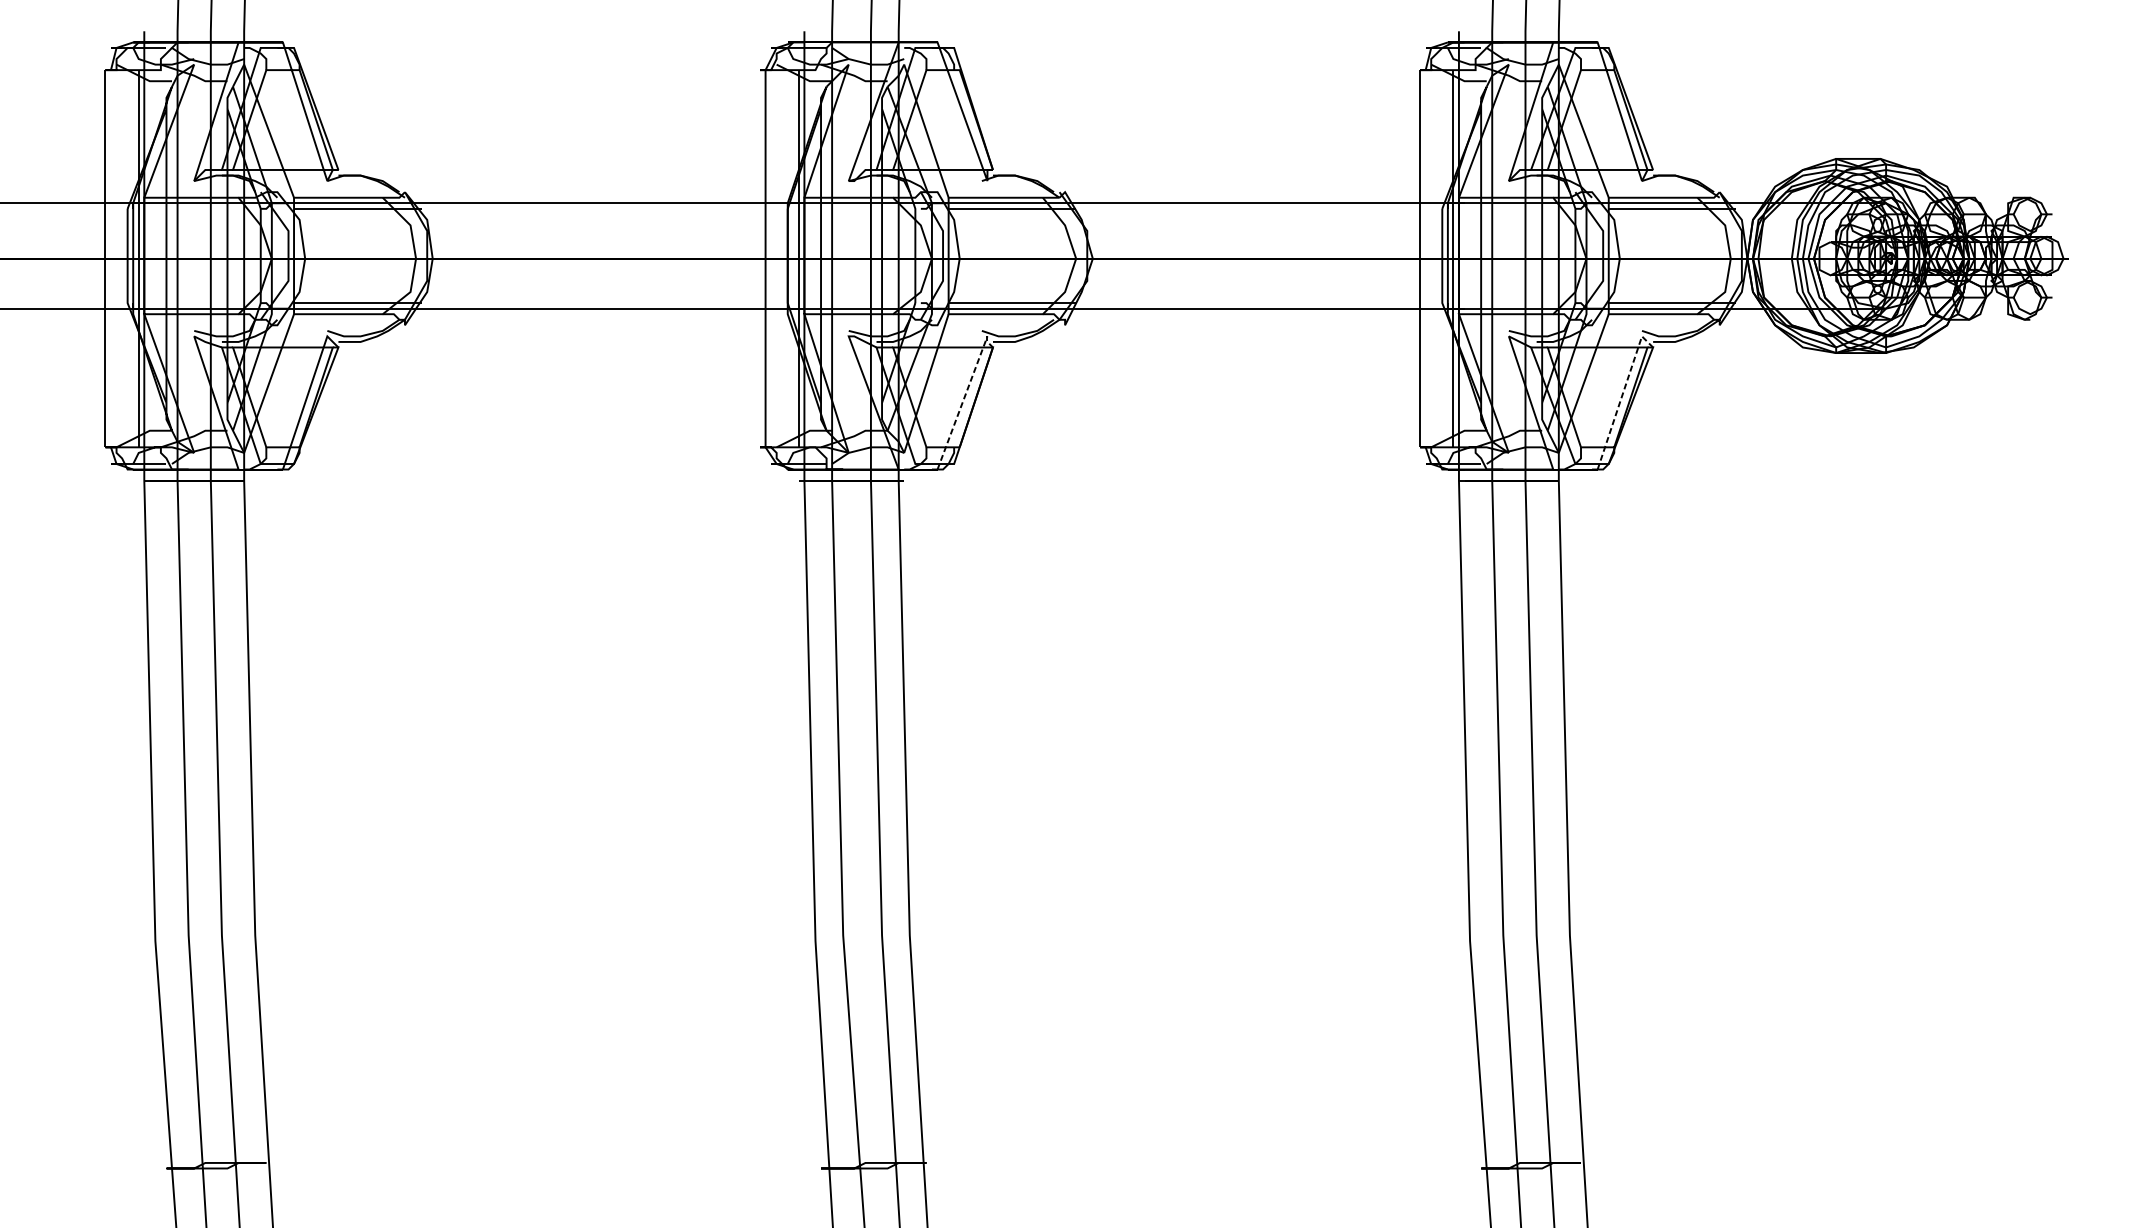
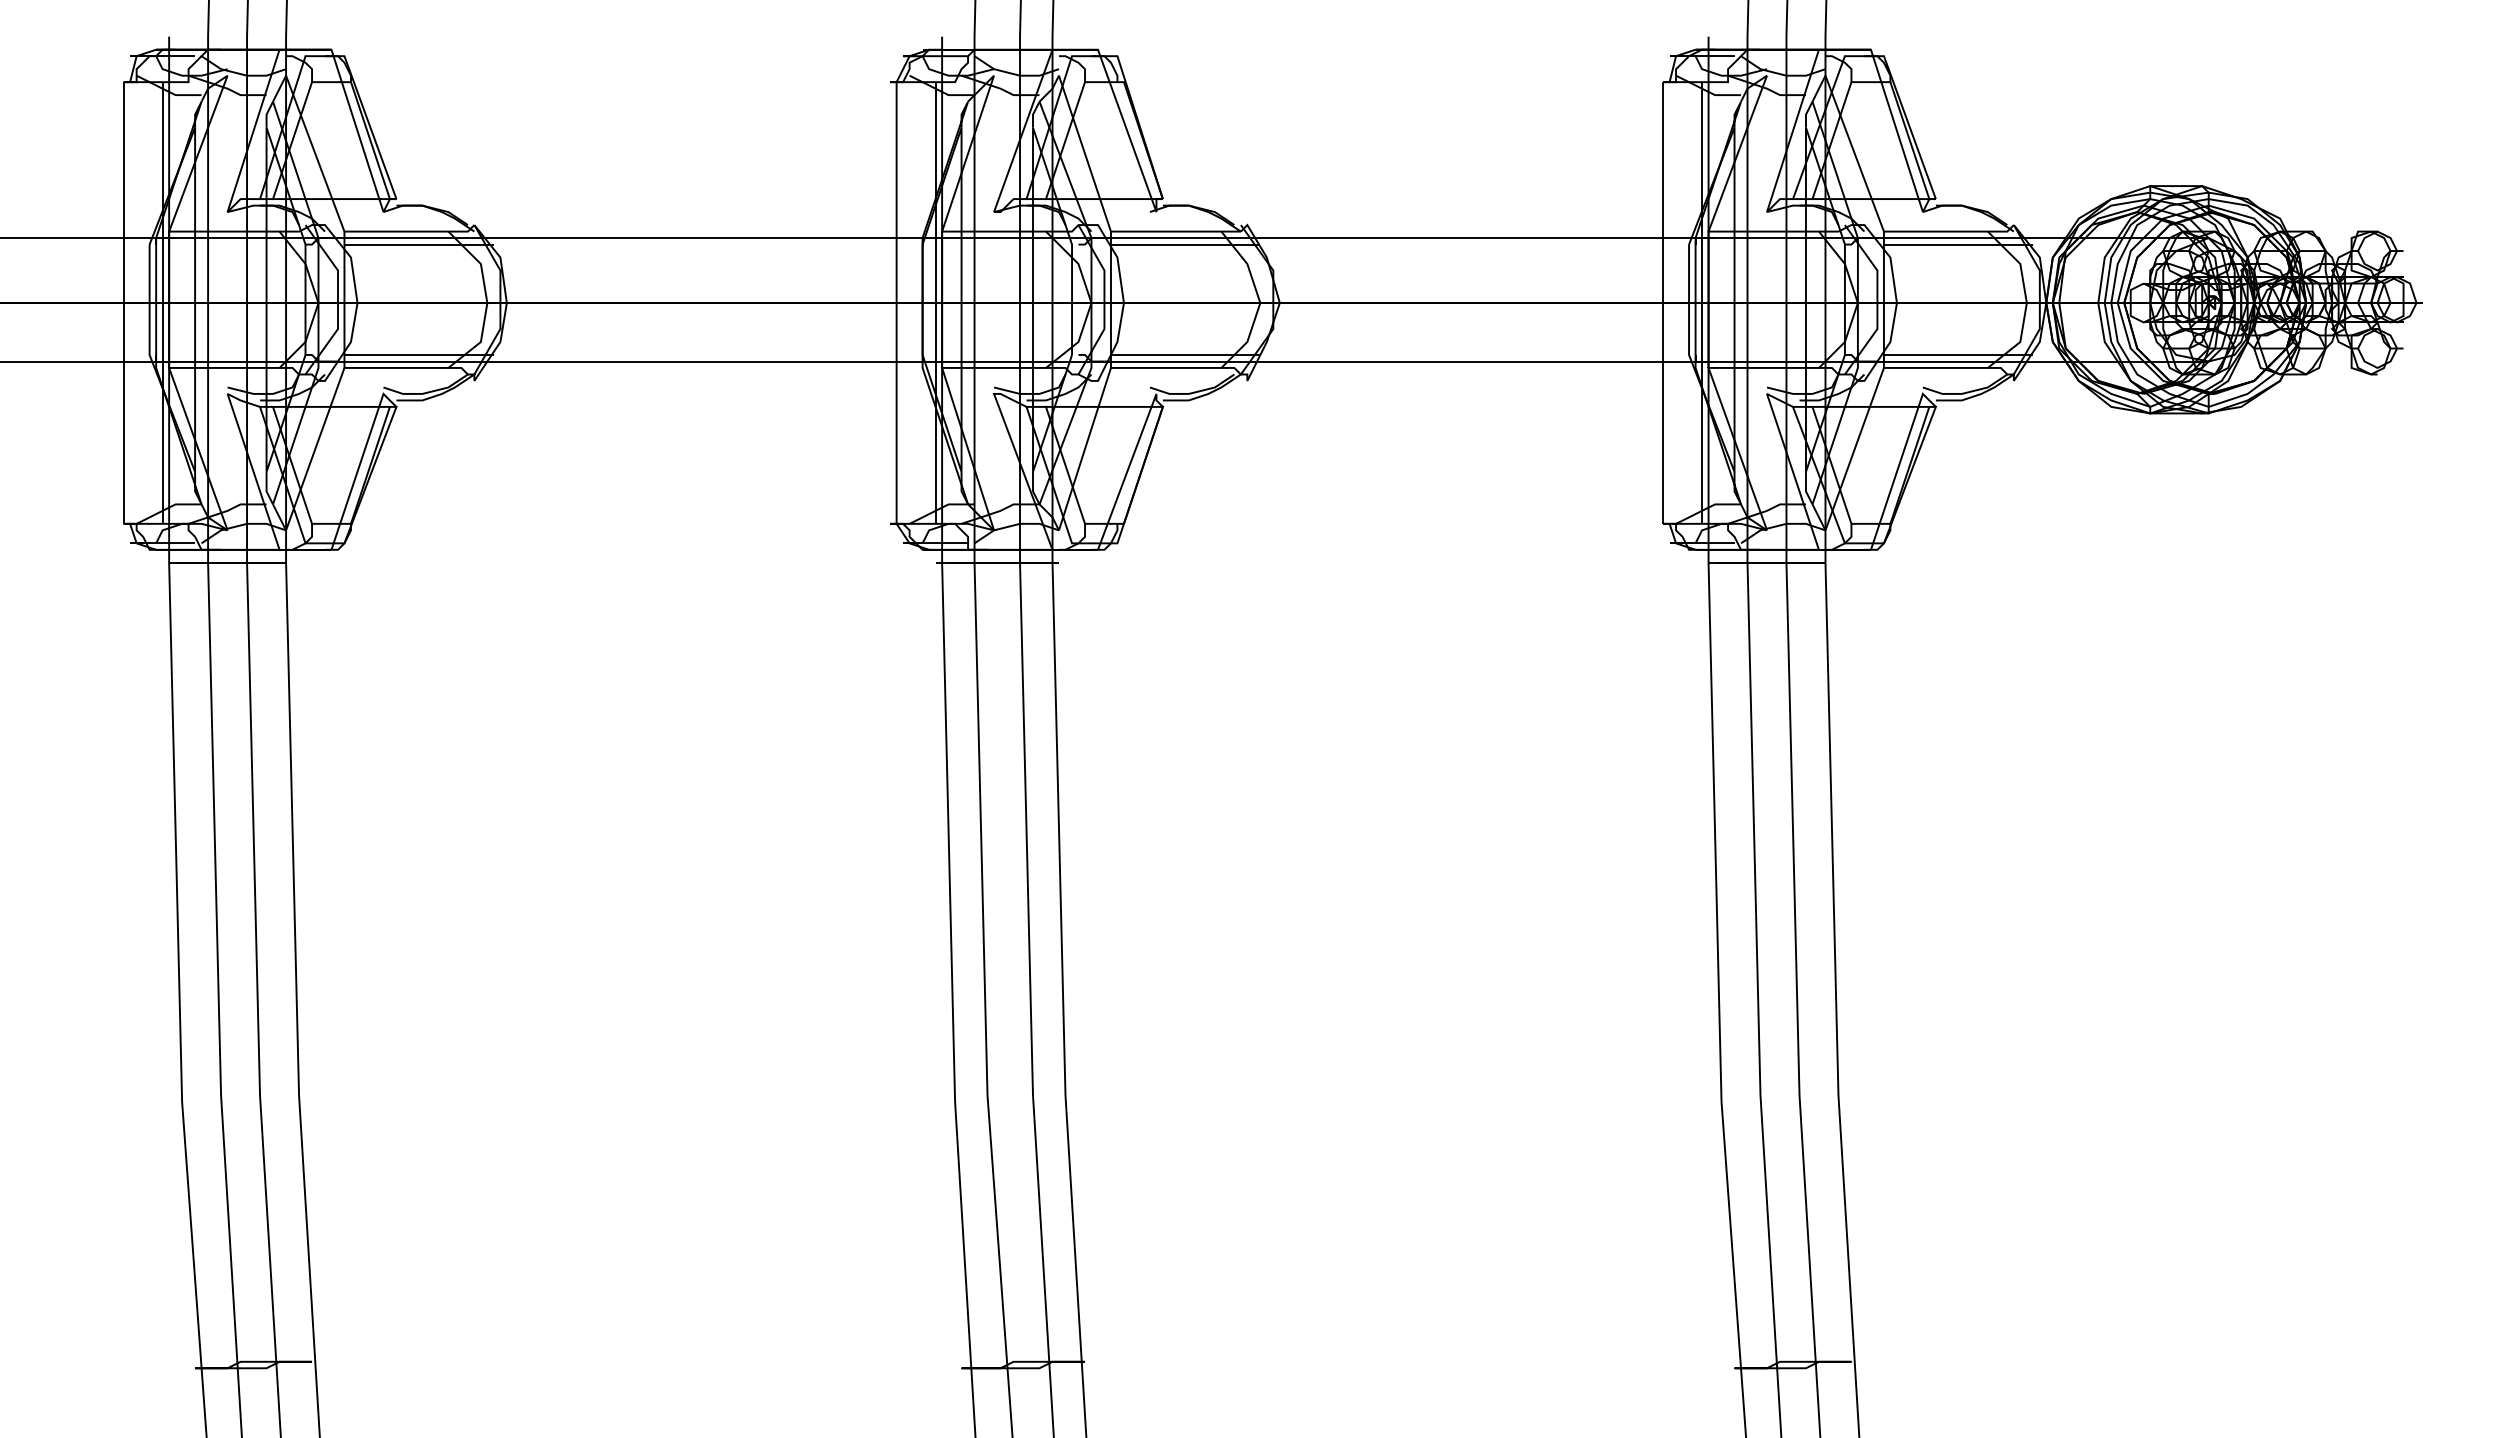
line: (1622, 394) -> (1900, 461), dashed -> solid
line: (965, 395) -> (1130, 463), dashed -> solid

